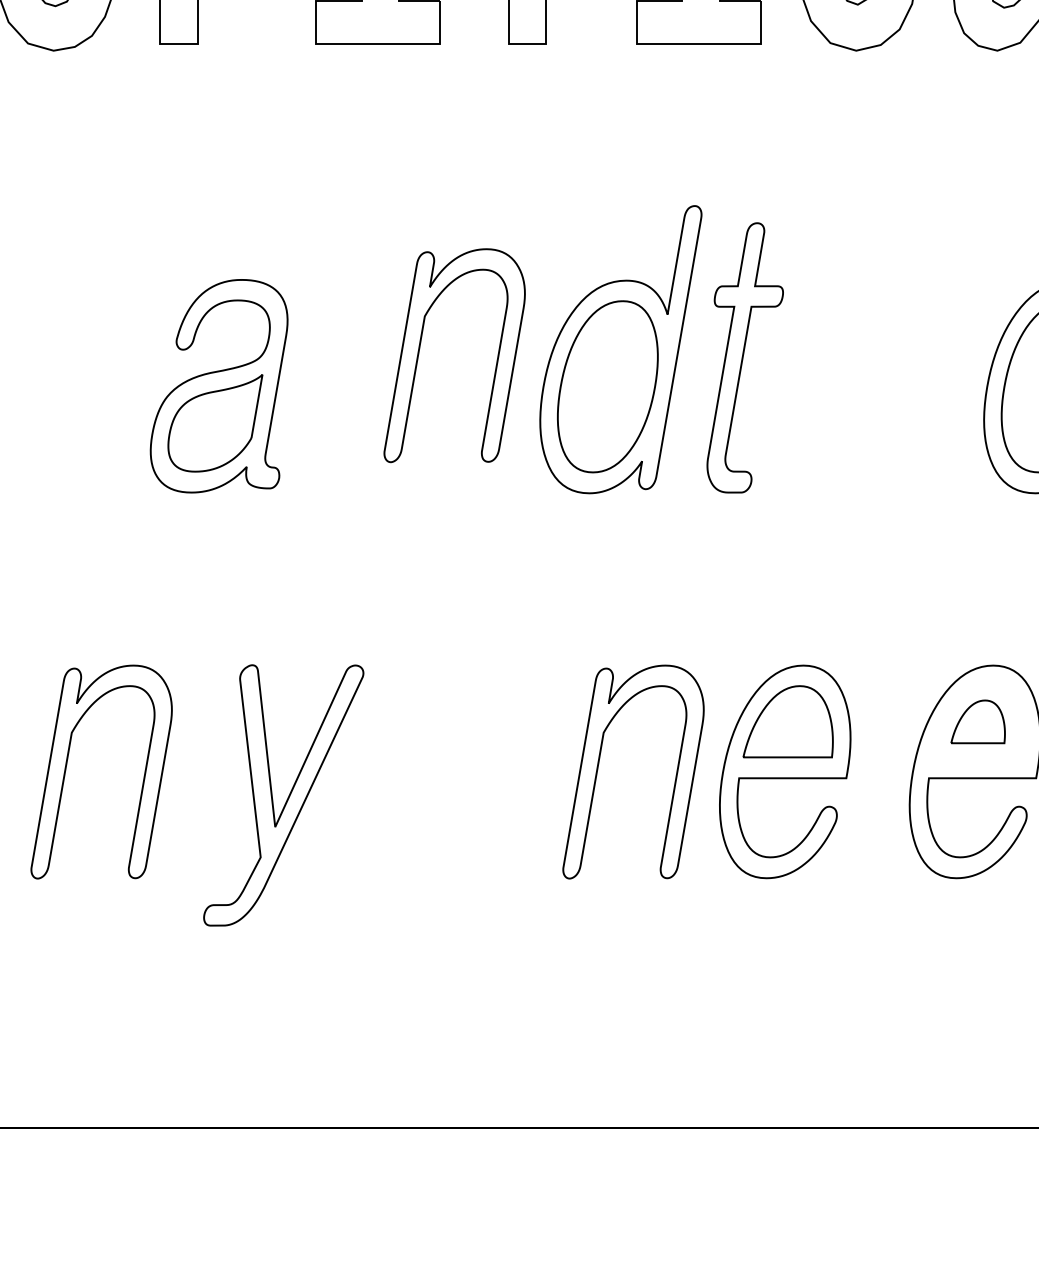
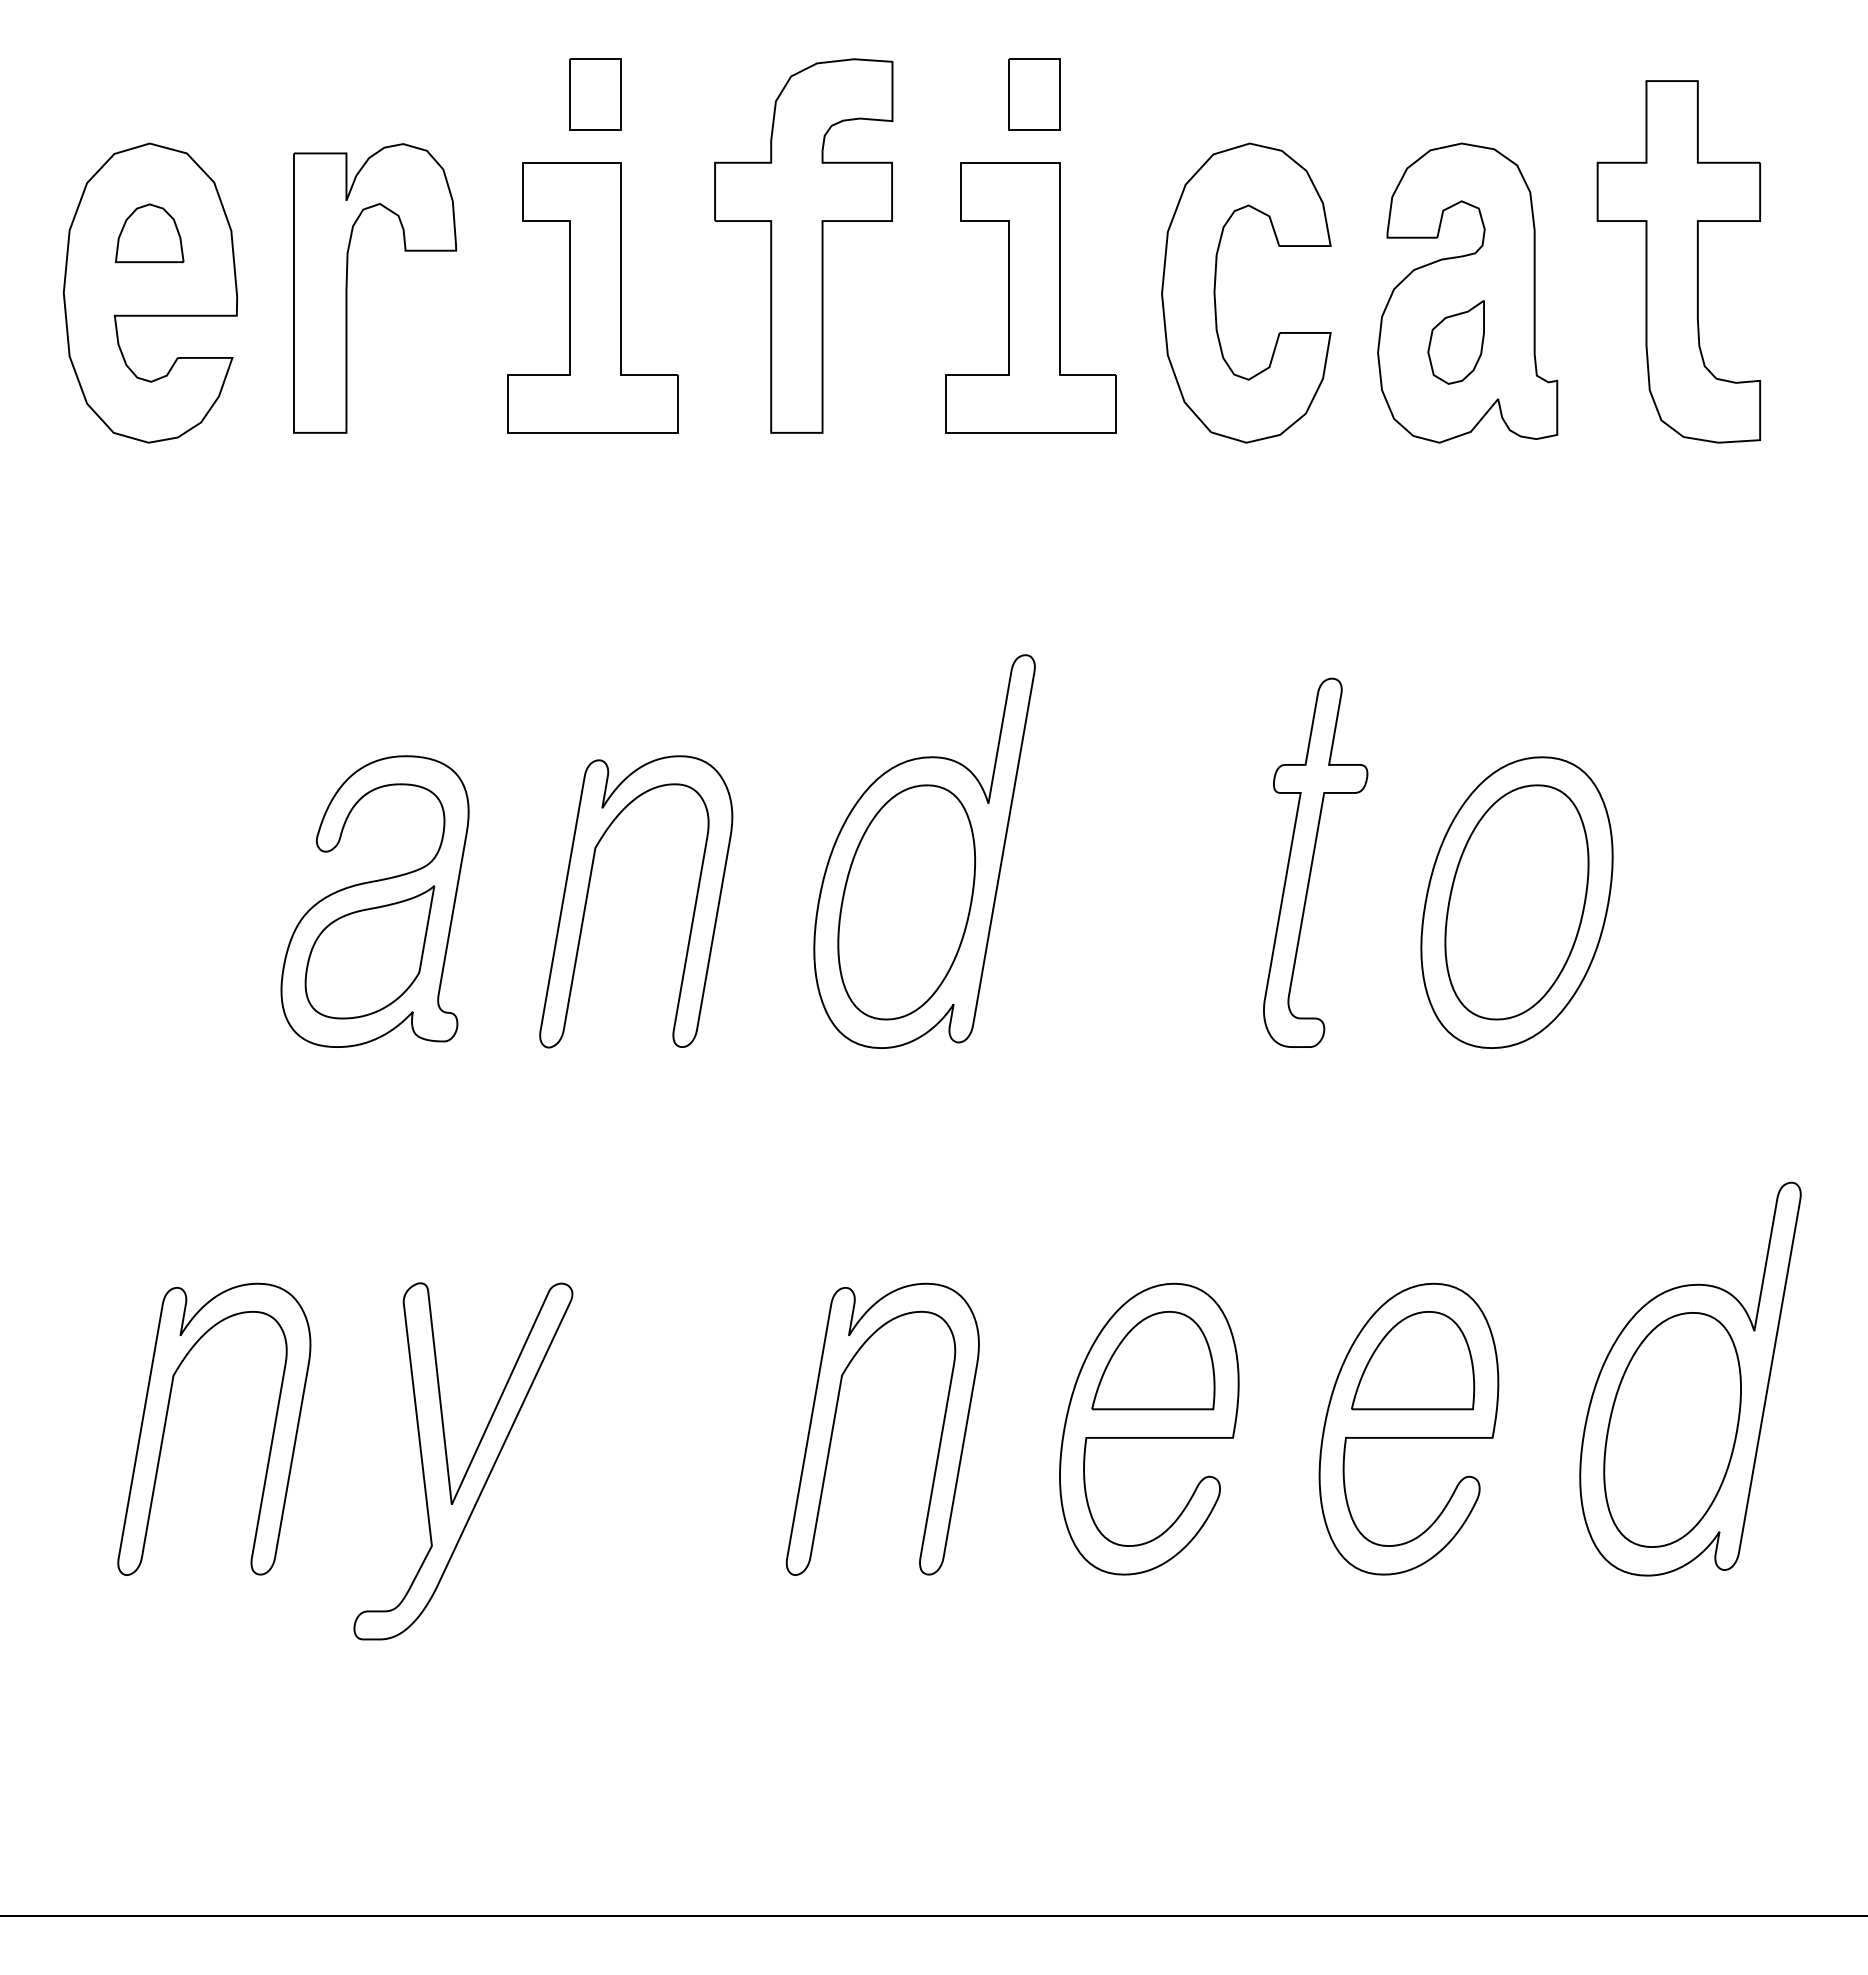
part: (419, 351) -> (588, 895), moved
part: (745, 357) -> (1315, 862), moved
part: (978, 721) -> (1413, 1360), size x1.67
part: (598, 765) -> (835, 1420), moved

